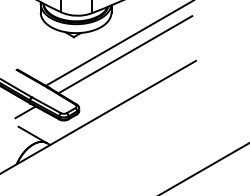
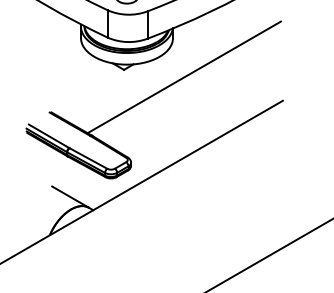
line: (124, 54) -> (190, 92), removed
line: (25, 112) -> (61, 167), removed

